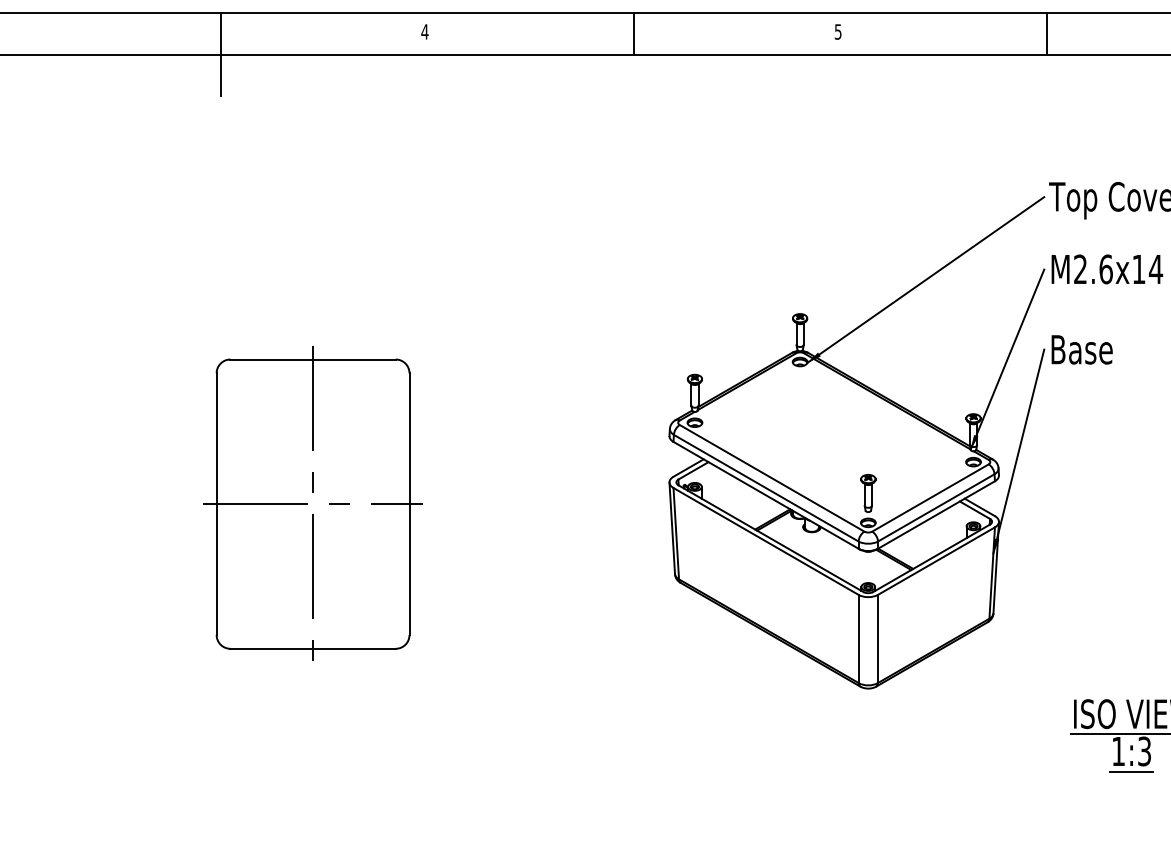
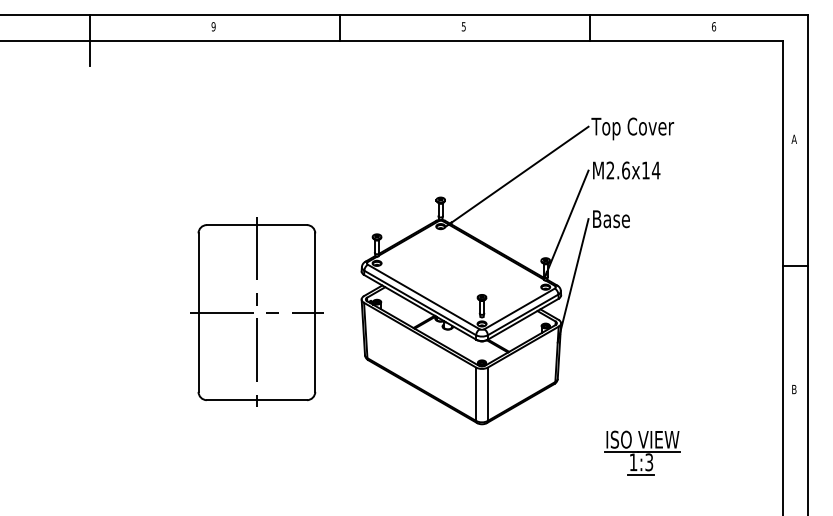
text: (424, 31) -> (213, 26), 4 -> 9
part: (312, 502) -> (256, 311), moved

